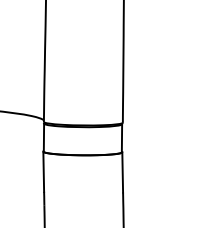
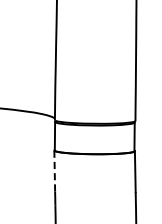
line: (43, 171) -> (54, 170), solid -> dashed

